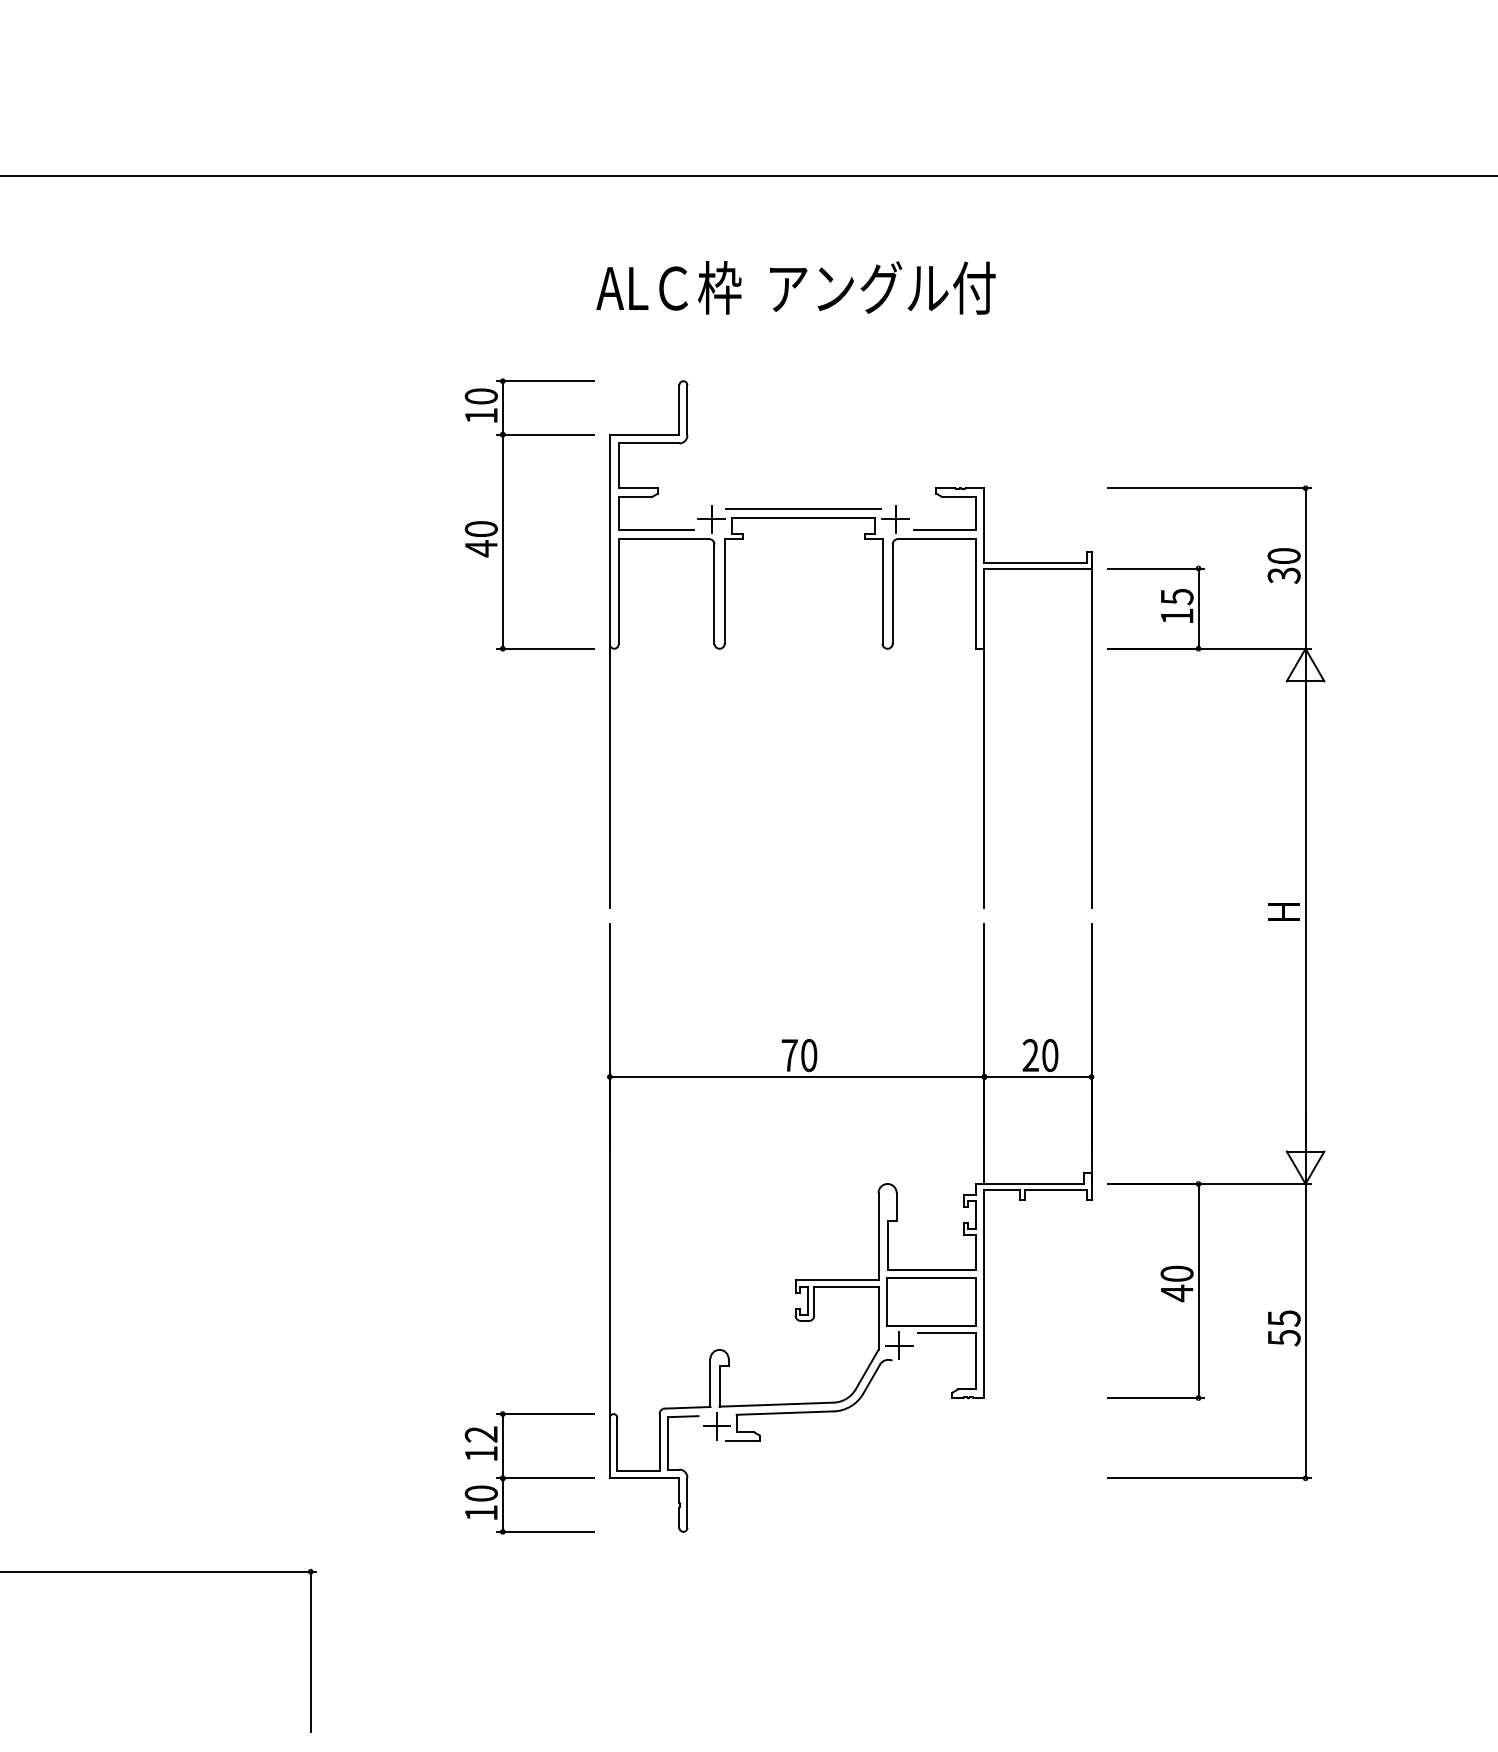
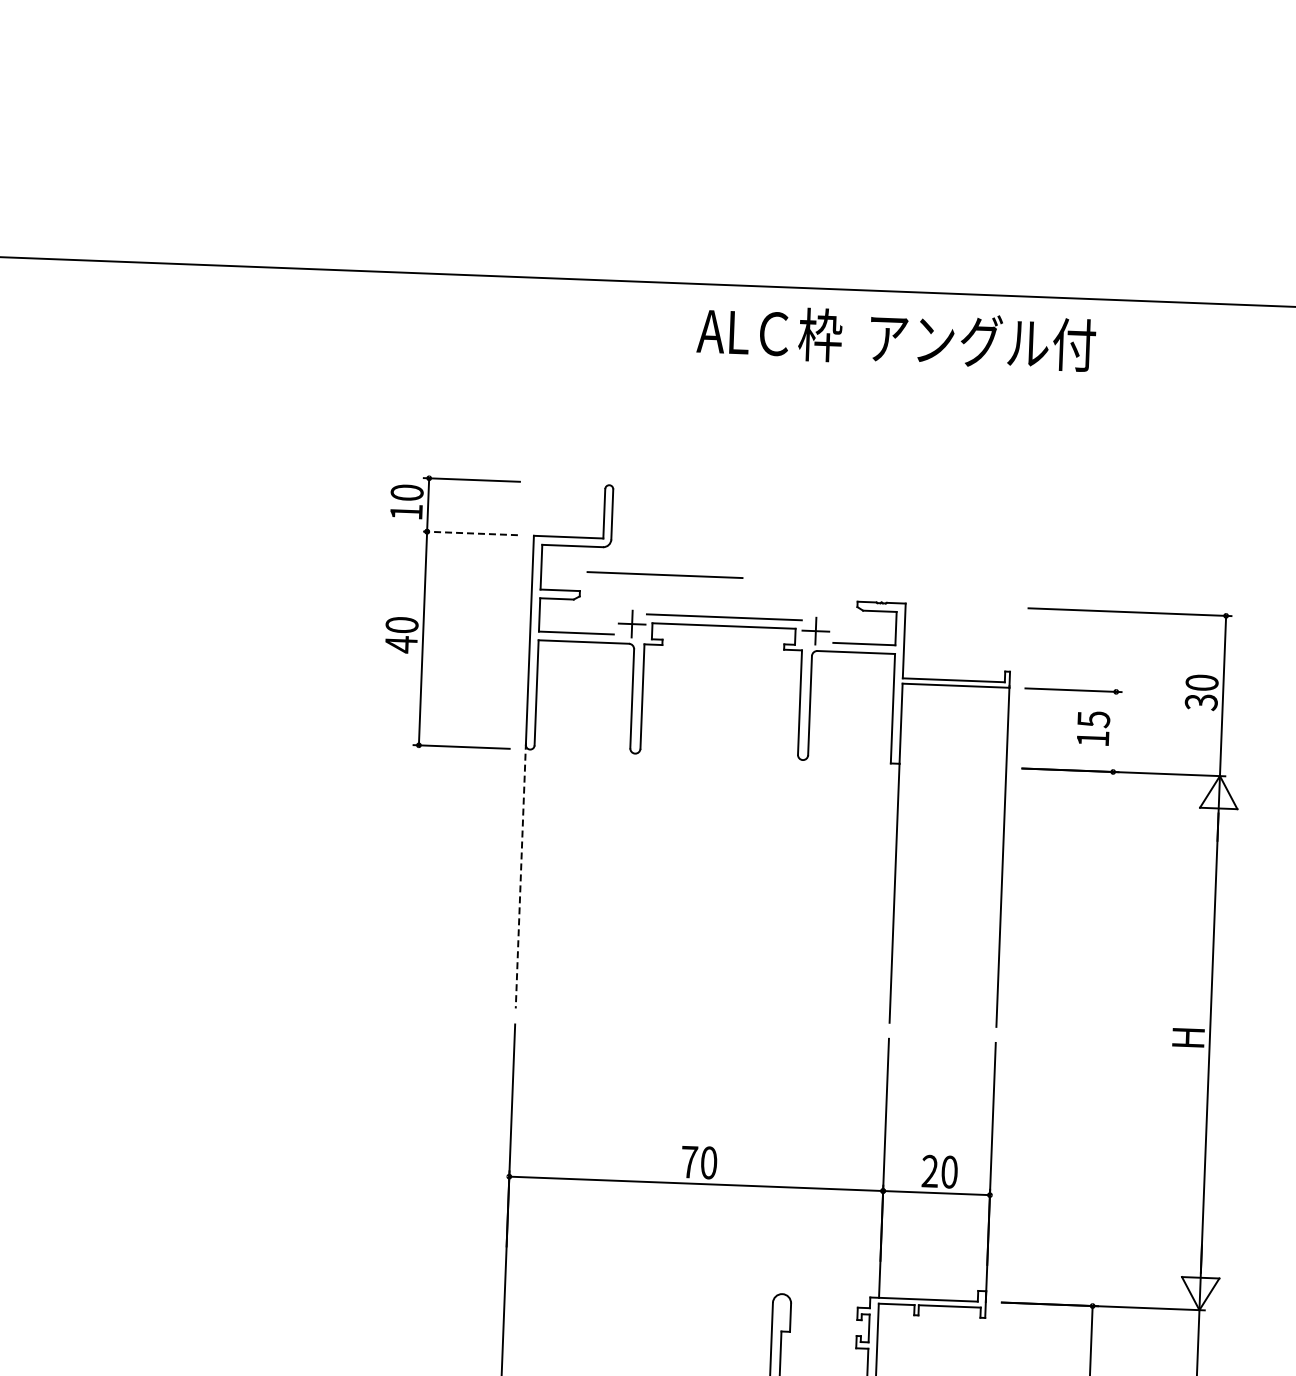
text: (795, 287) -> (895, 337), moved
line: (545, 434) -> (469, 533), solid -> dashed
line: (742, 468) -> (664, 574), added
line: (1198, 608) -> (1114, 731), removed
line: (609, 775) -> (520, 875), solid -> dashed

